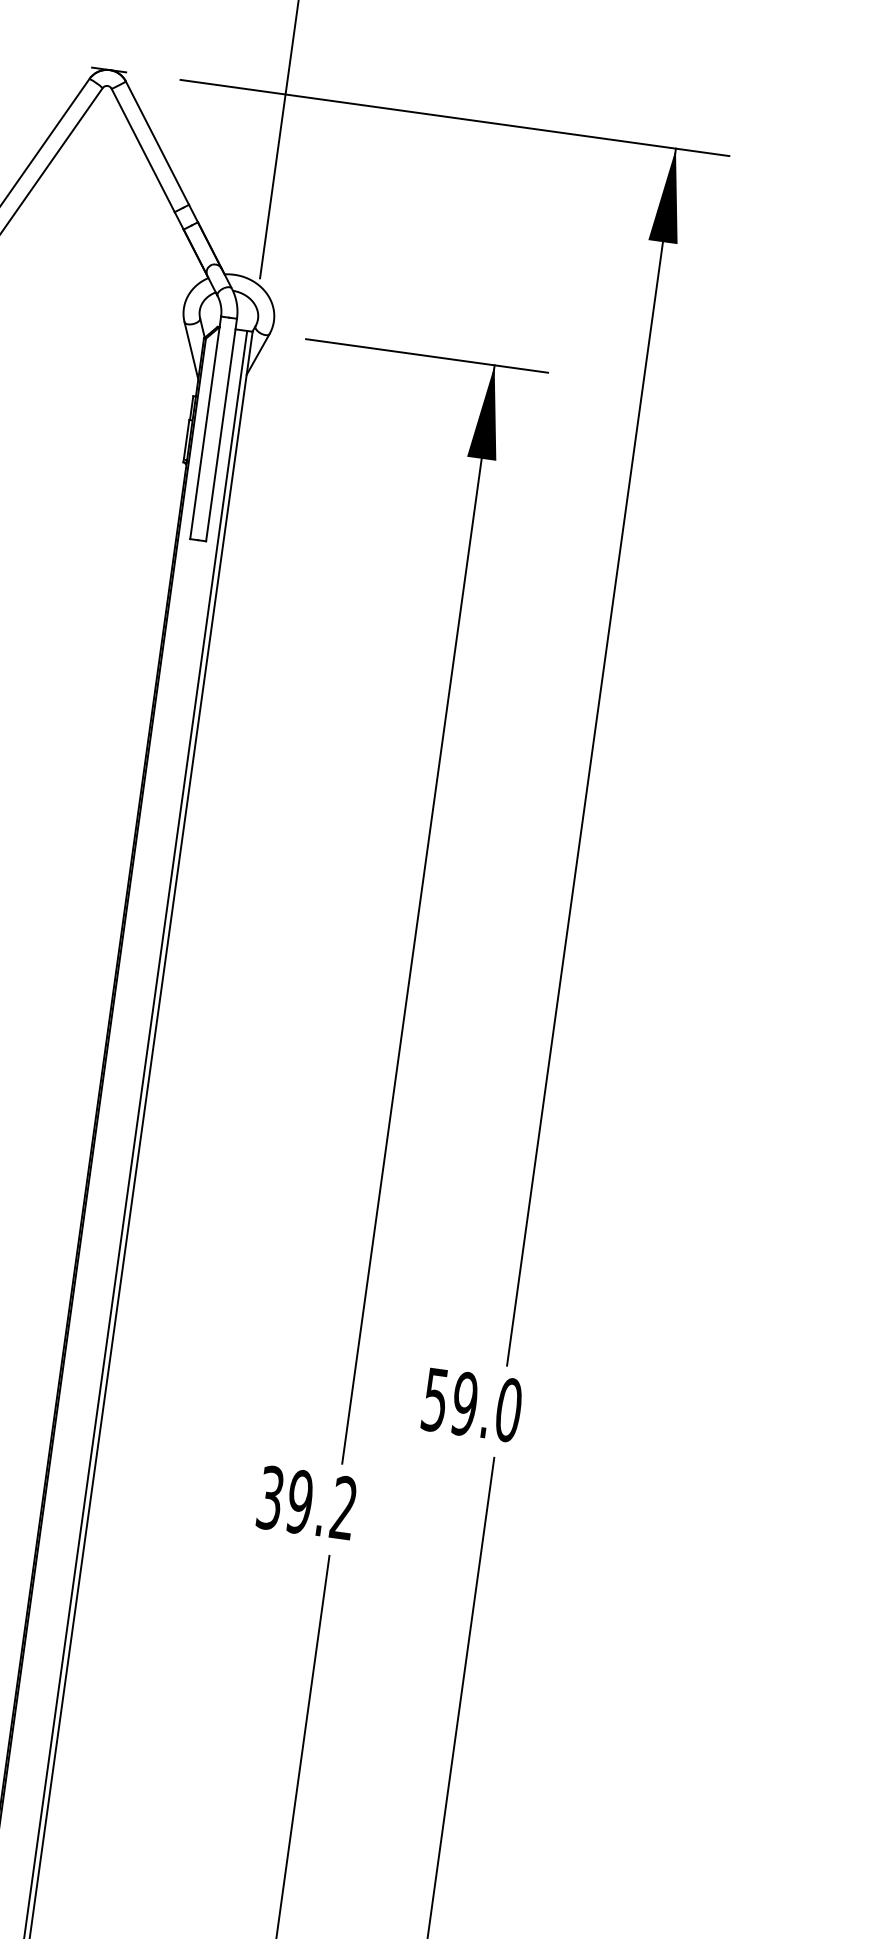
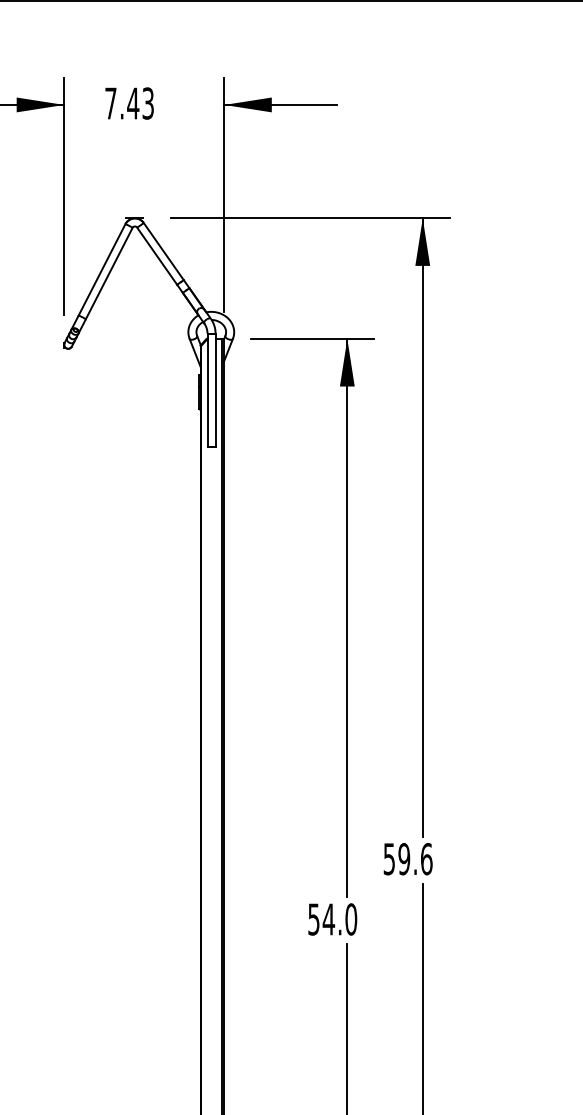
text: (508, 1410) -> (426, 859), 59.0 -> 59.6
text: (307, 1503) -> (332, 919), 39.2 -> 54.0

